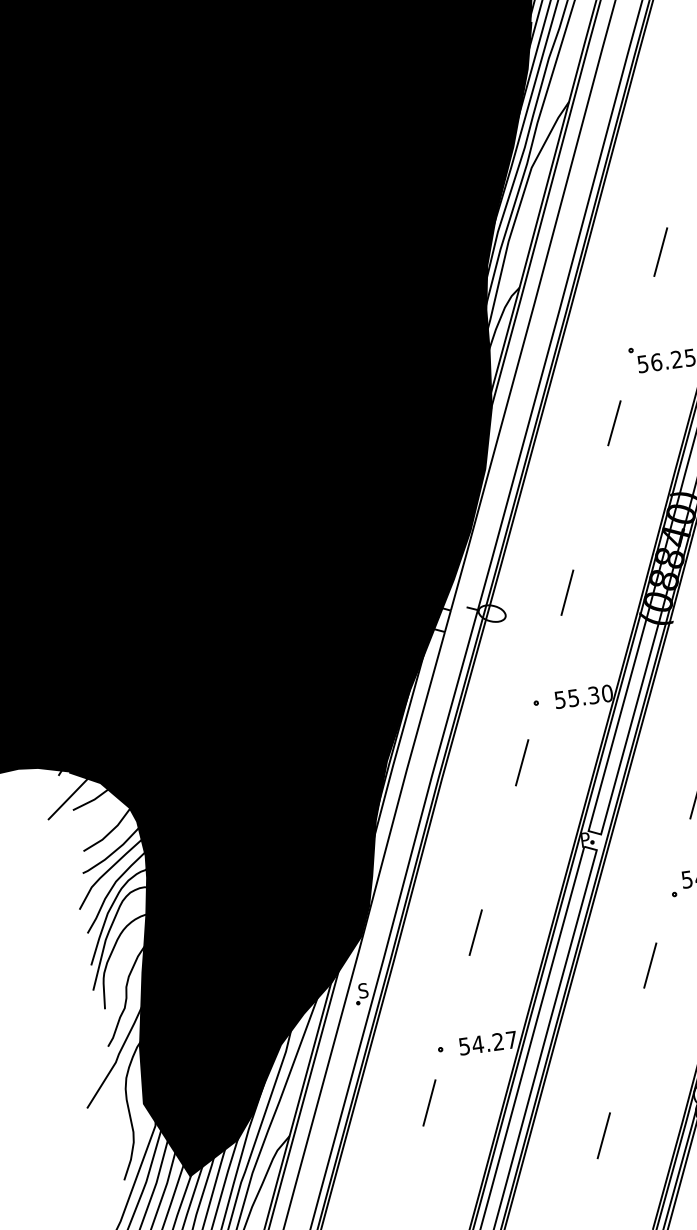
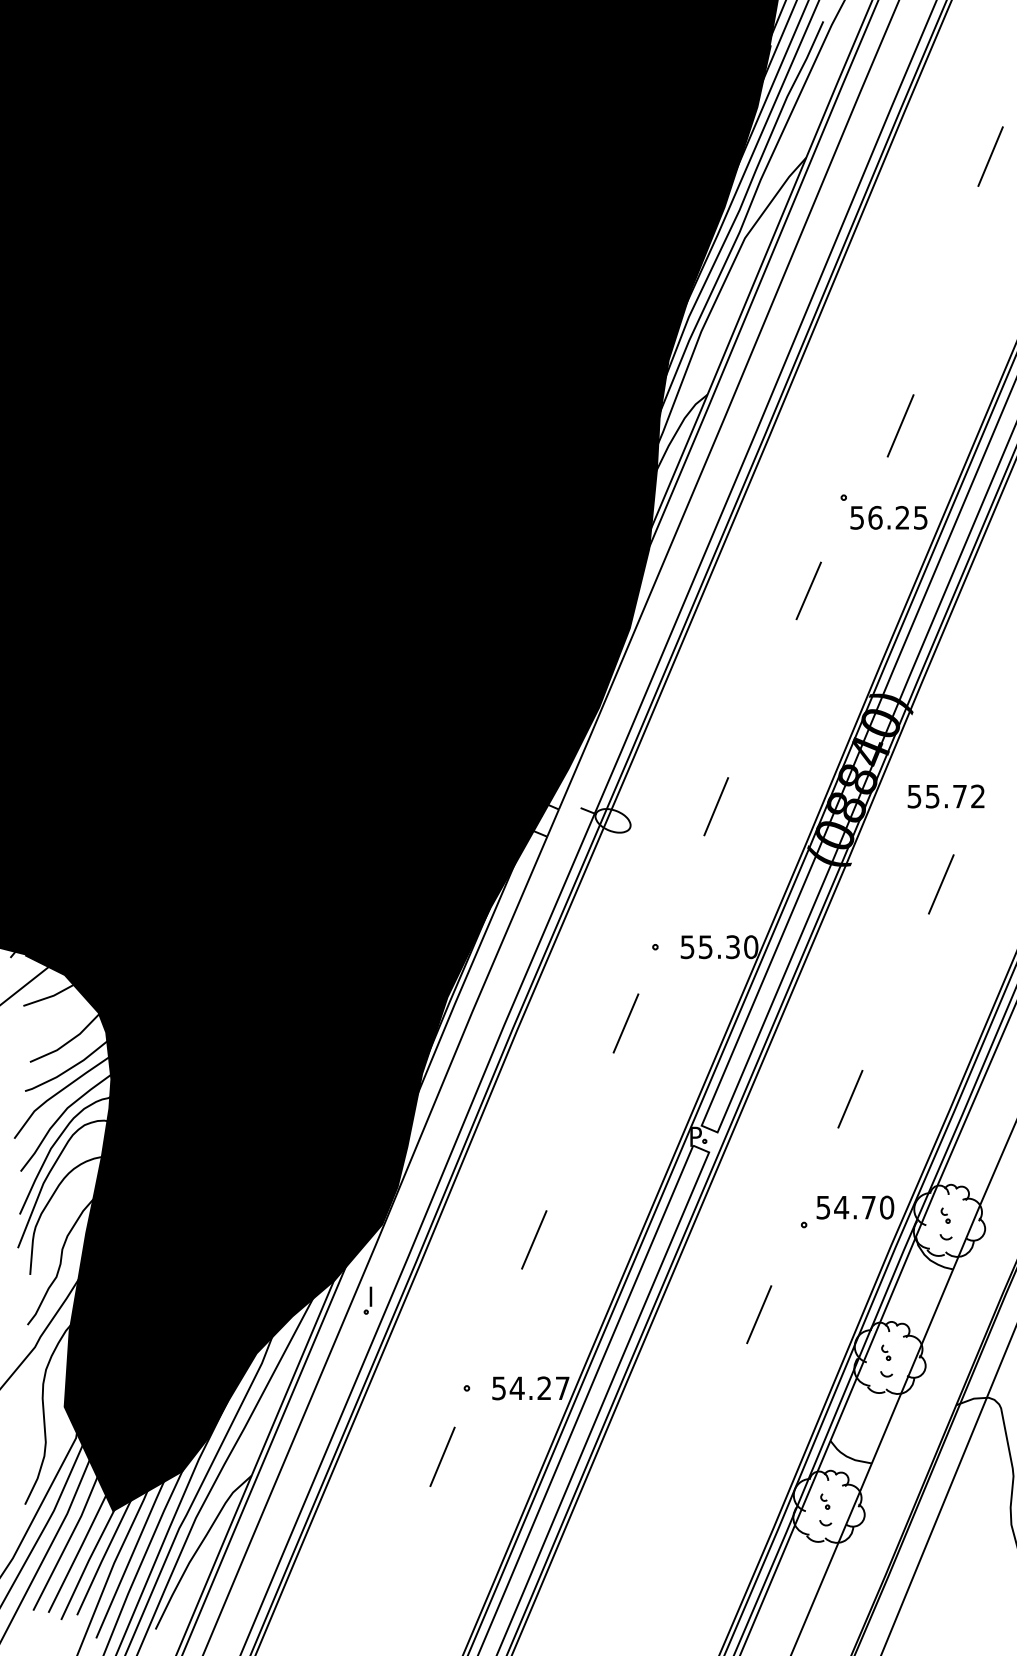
line: (660, 251) -> (900, 425), moved
text: (363, 990) -> (375, 1296), S -> I
line: (603, 1135) -> (667, 1531), removed

